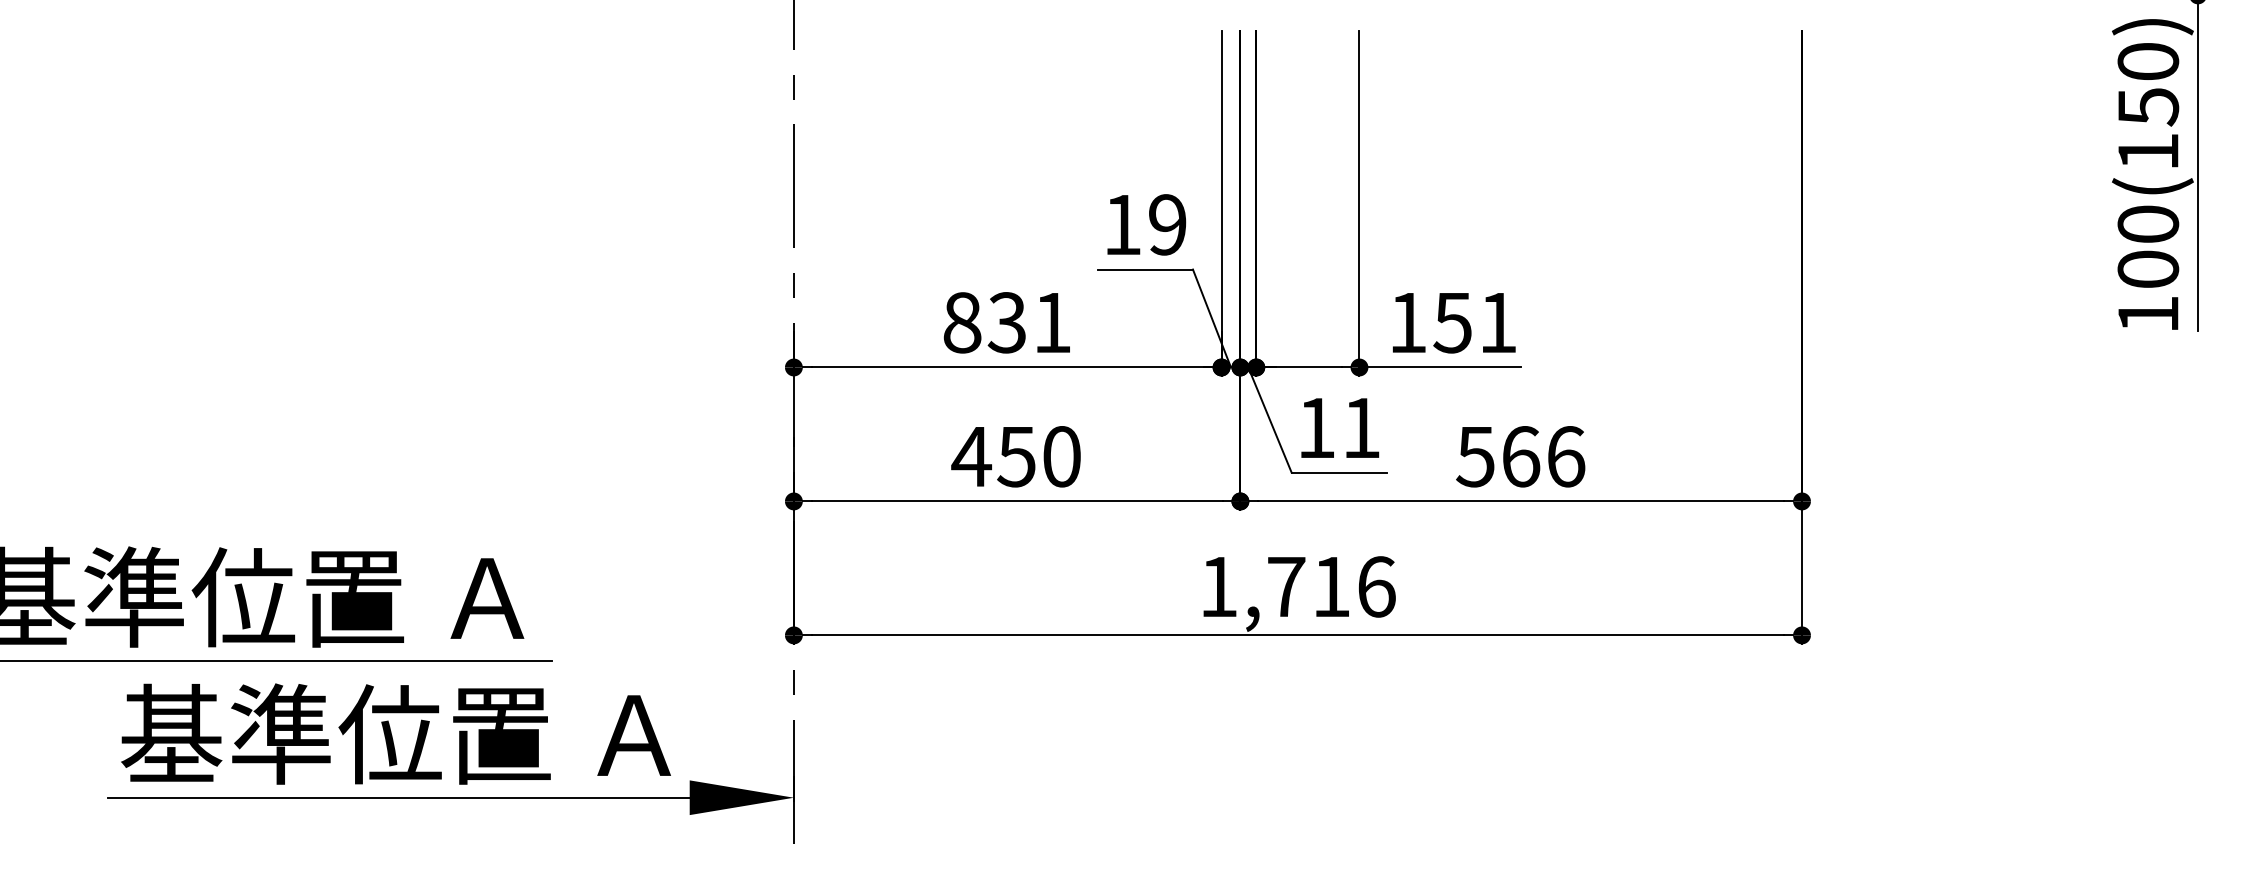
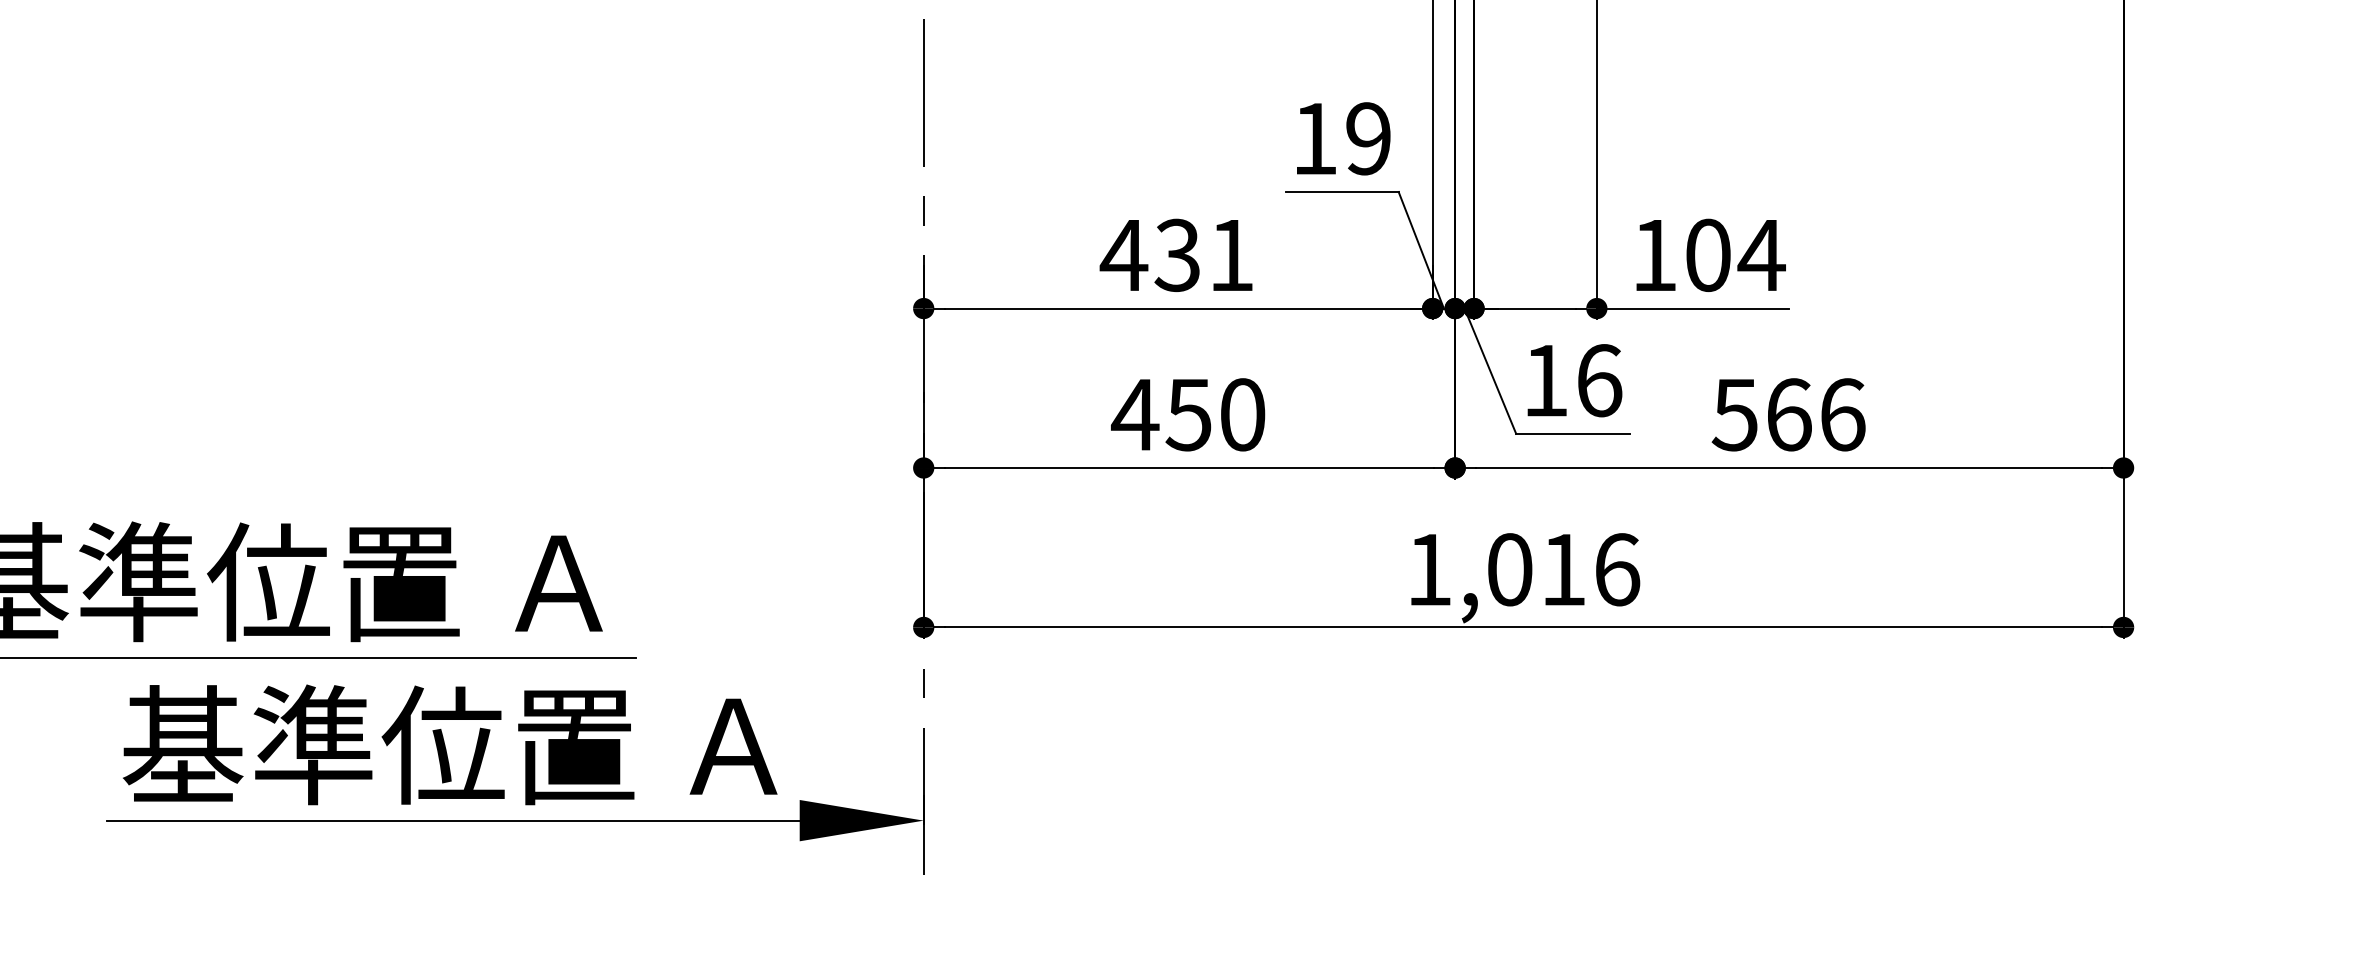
text: (961, 322) -> (1123, 255), 831 -> 431
text: (1475, 322) -> (1734, 255), 151 -> 104
text: (1361, 427) -> (1599, 379), 11 -> 16
text: (1286, 586) -> (1510, 569), 1,716 -> 1,016

